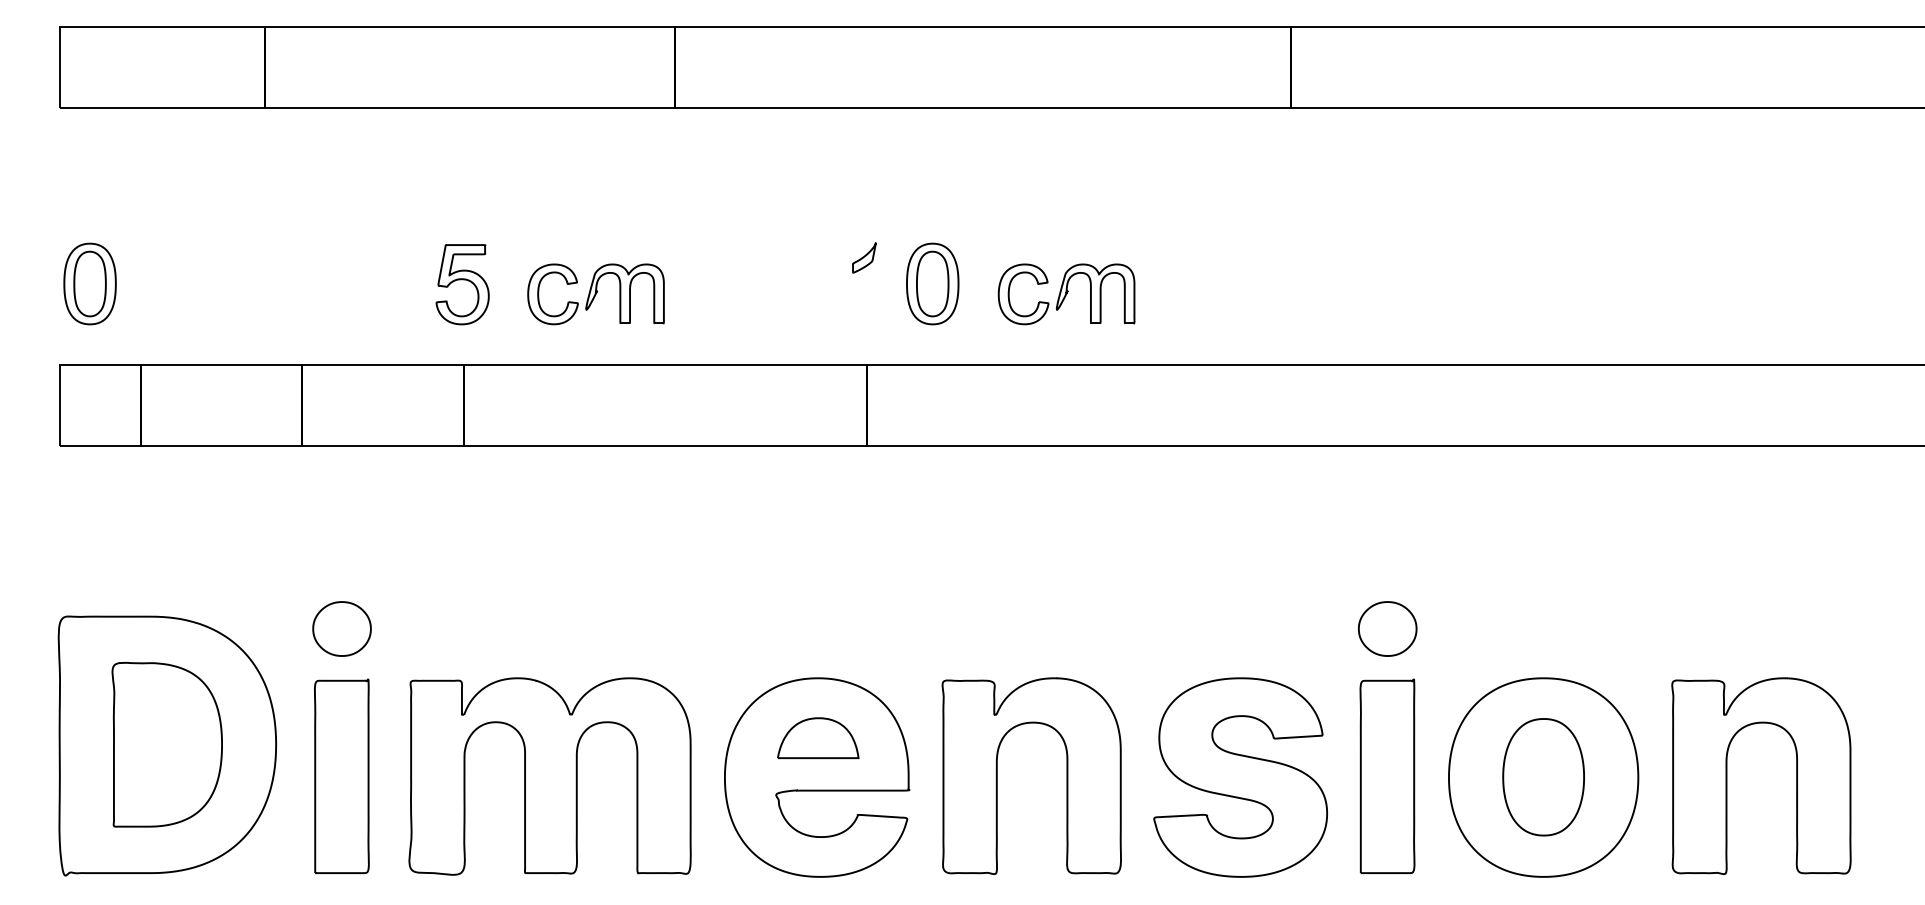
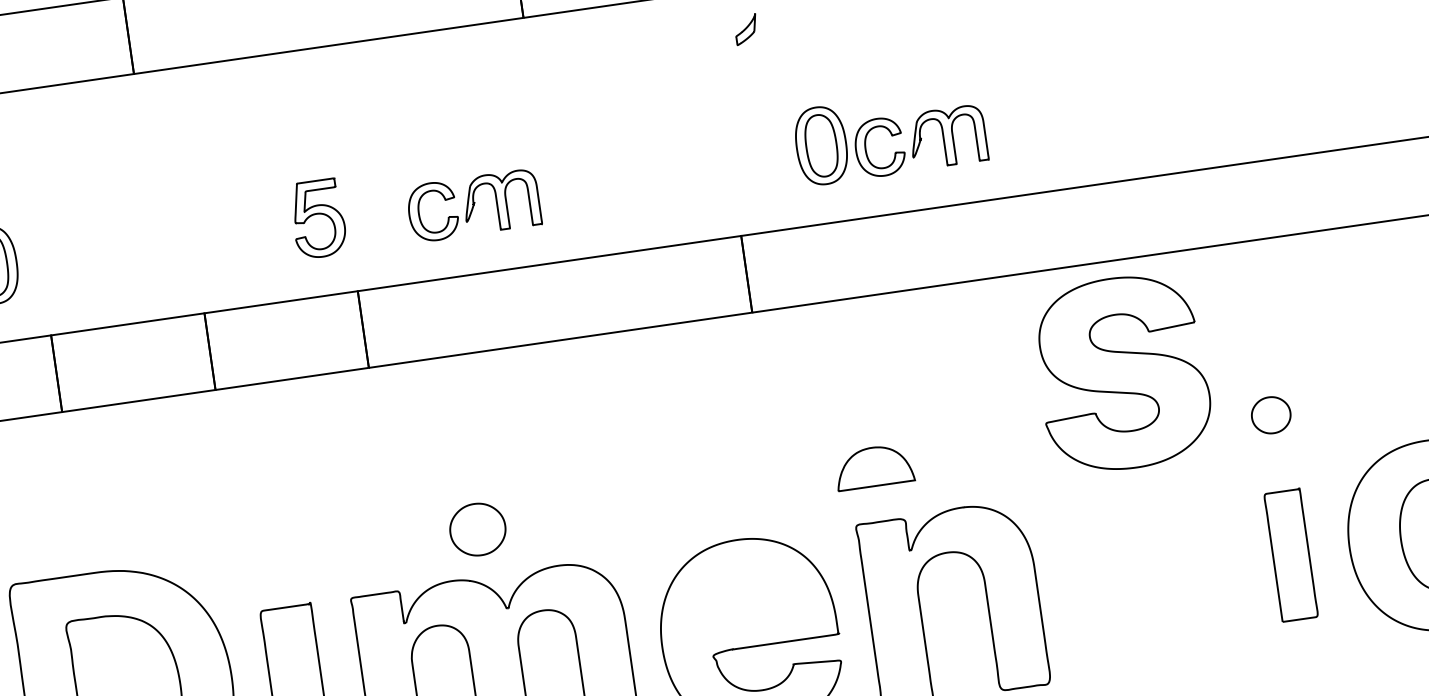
part: (864, 257) -> (746, 29), moved
part: (932, 283) -> (821, 145), moved
part: (462, 284) -> (318, 218), moved
part: (341, 628) -> (477, 529), moved
part: (1387, 628) -> (1270, 414), size x0.7
part: (818, 737) -> (874, 466), moved
part: (1387, 775) -> (1291, 554), size x0.7
part: (1240, 777) -> (1122, 373), moved

